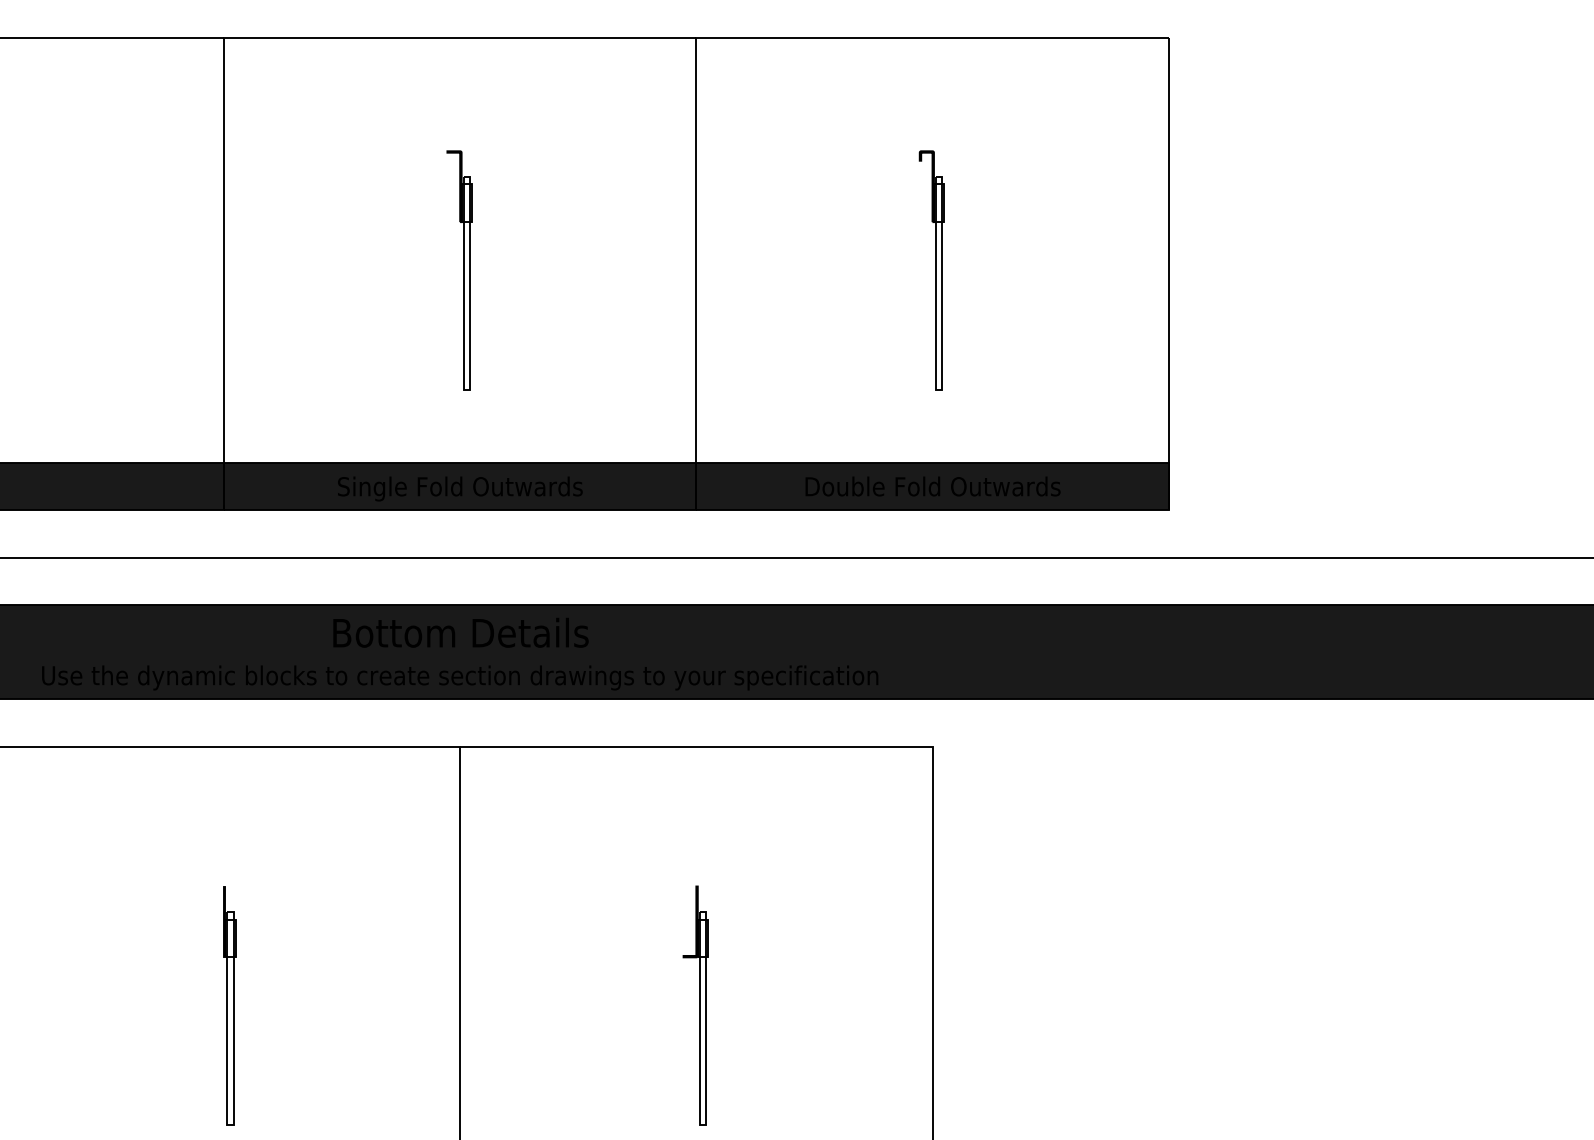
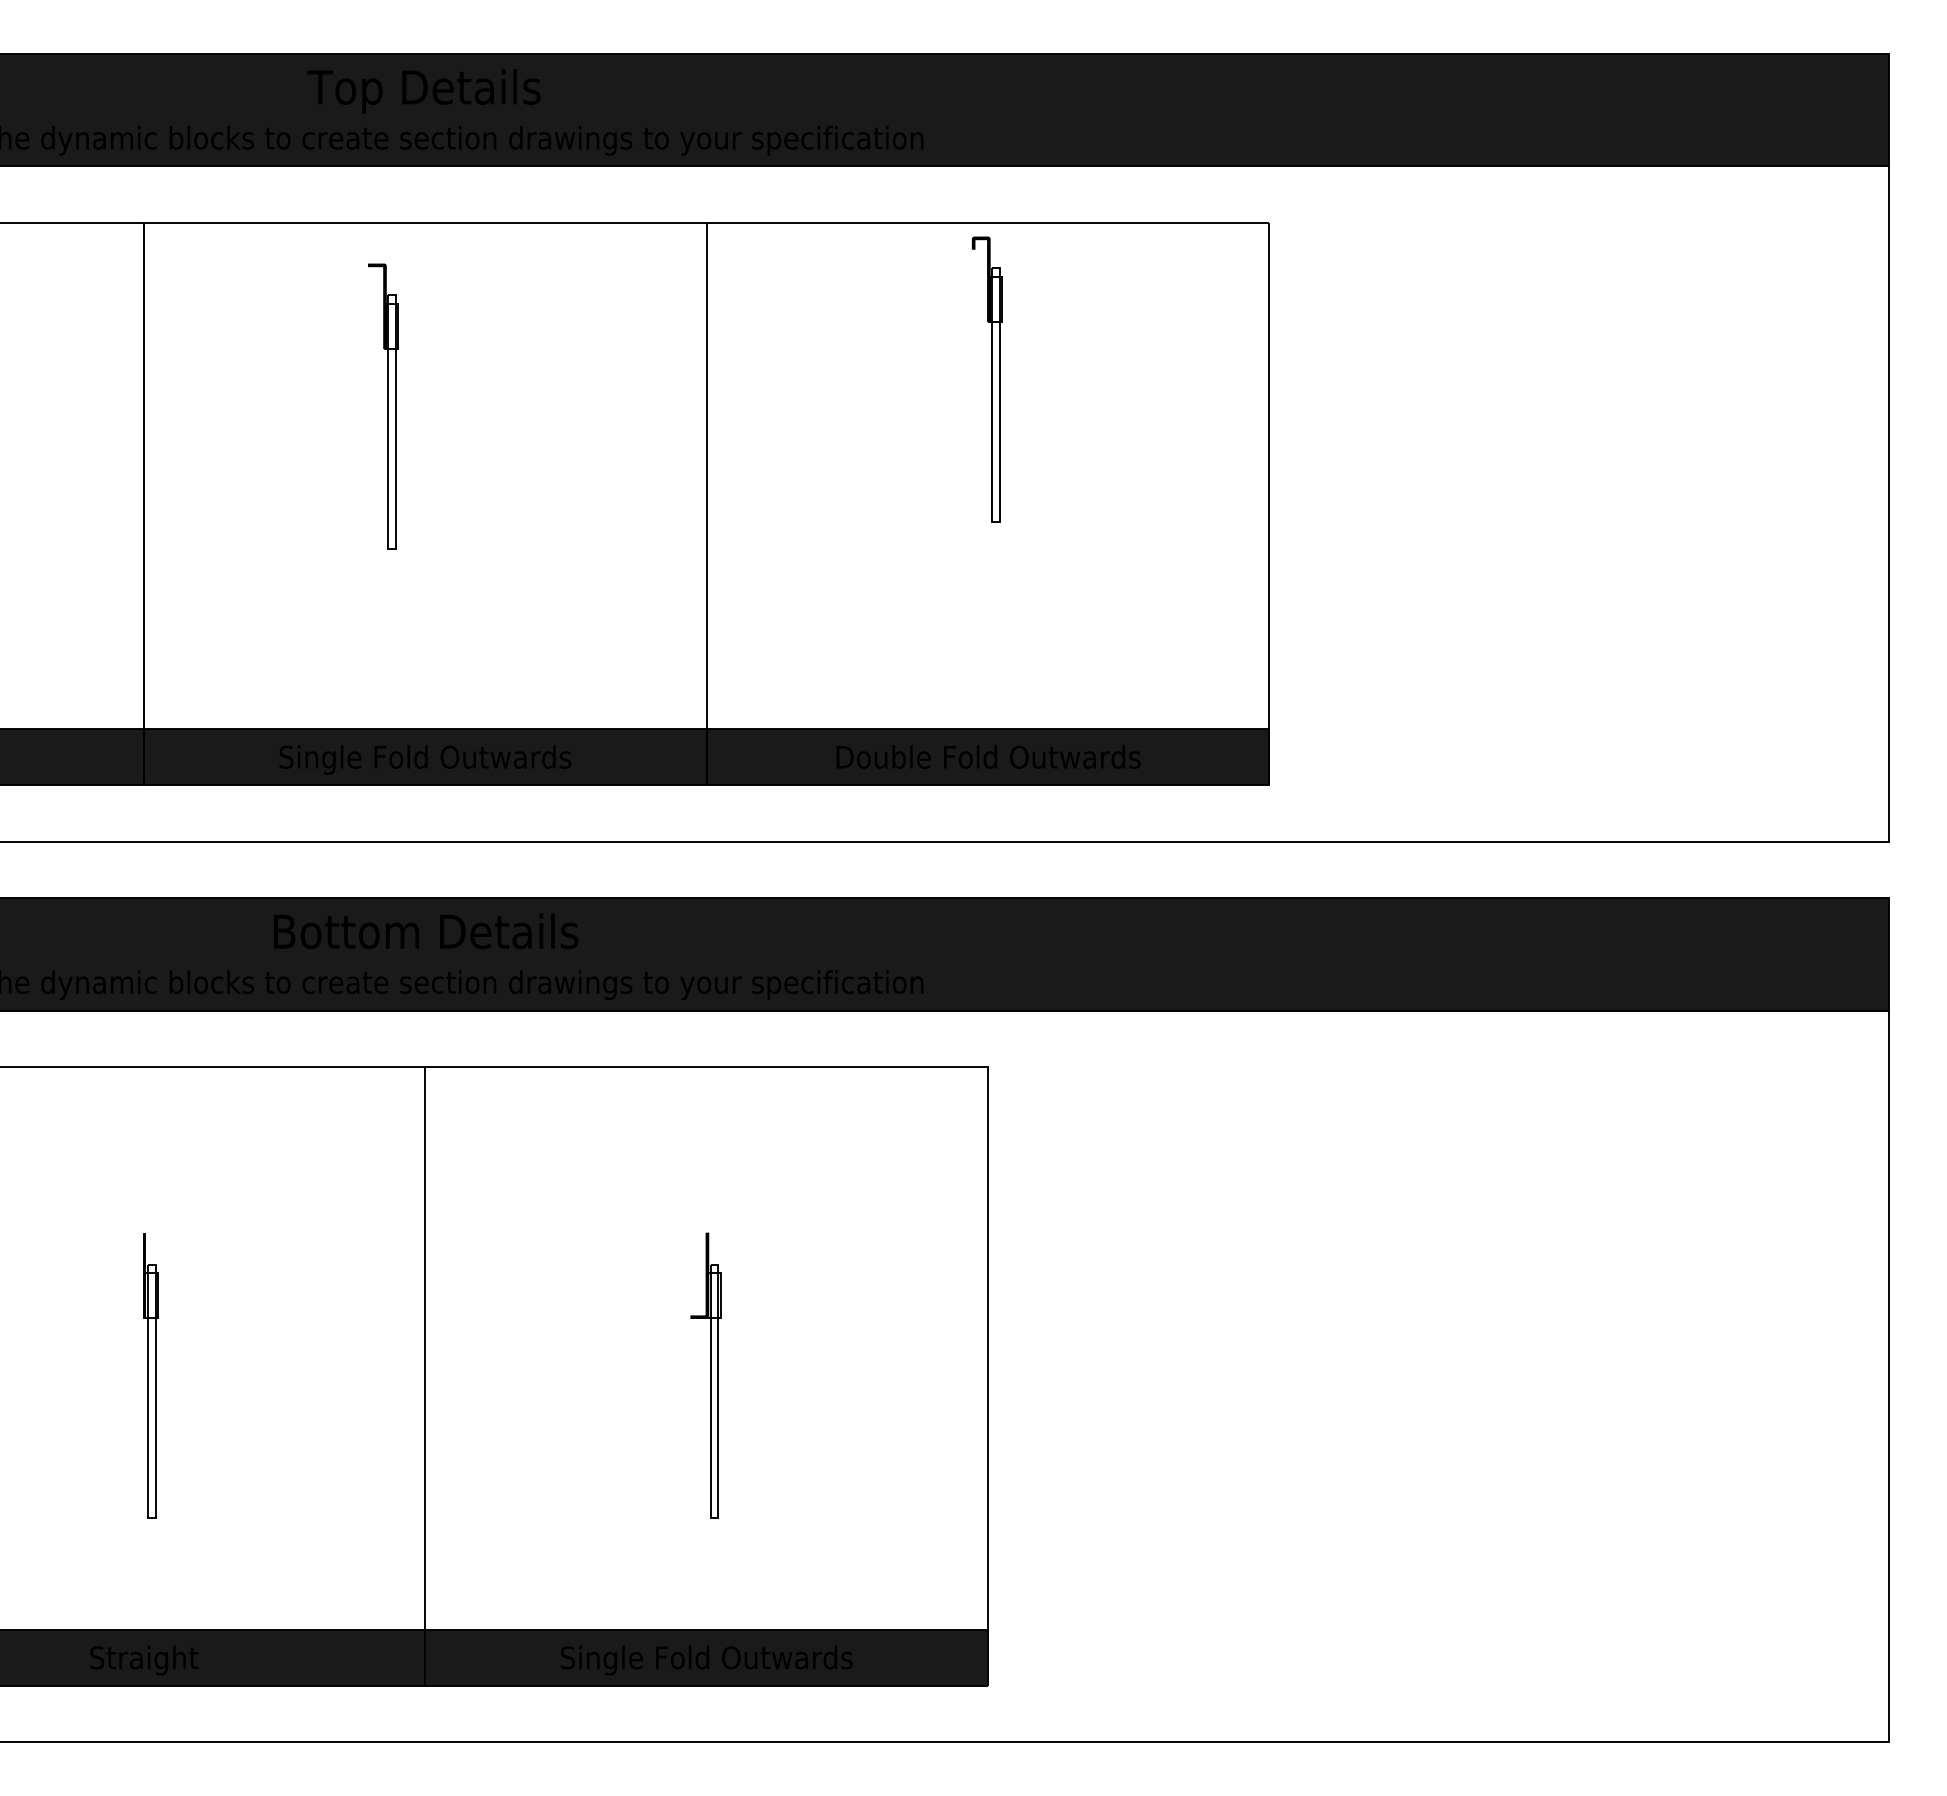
part: (459, 270) -> (383, 406), moved
part: (931, 270) -> (986, 379), moved

